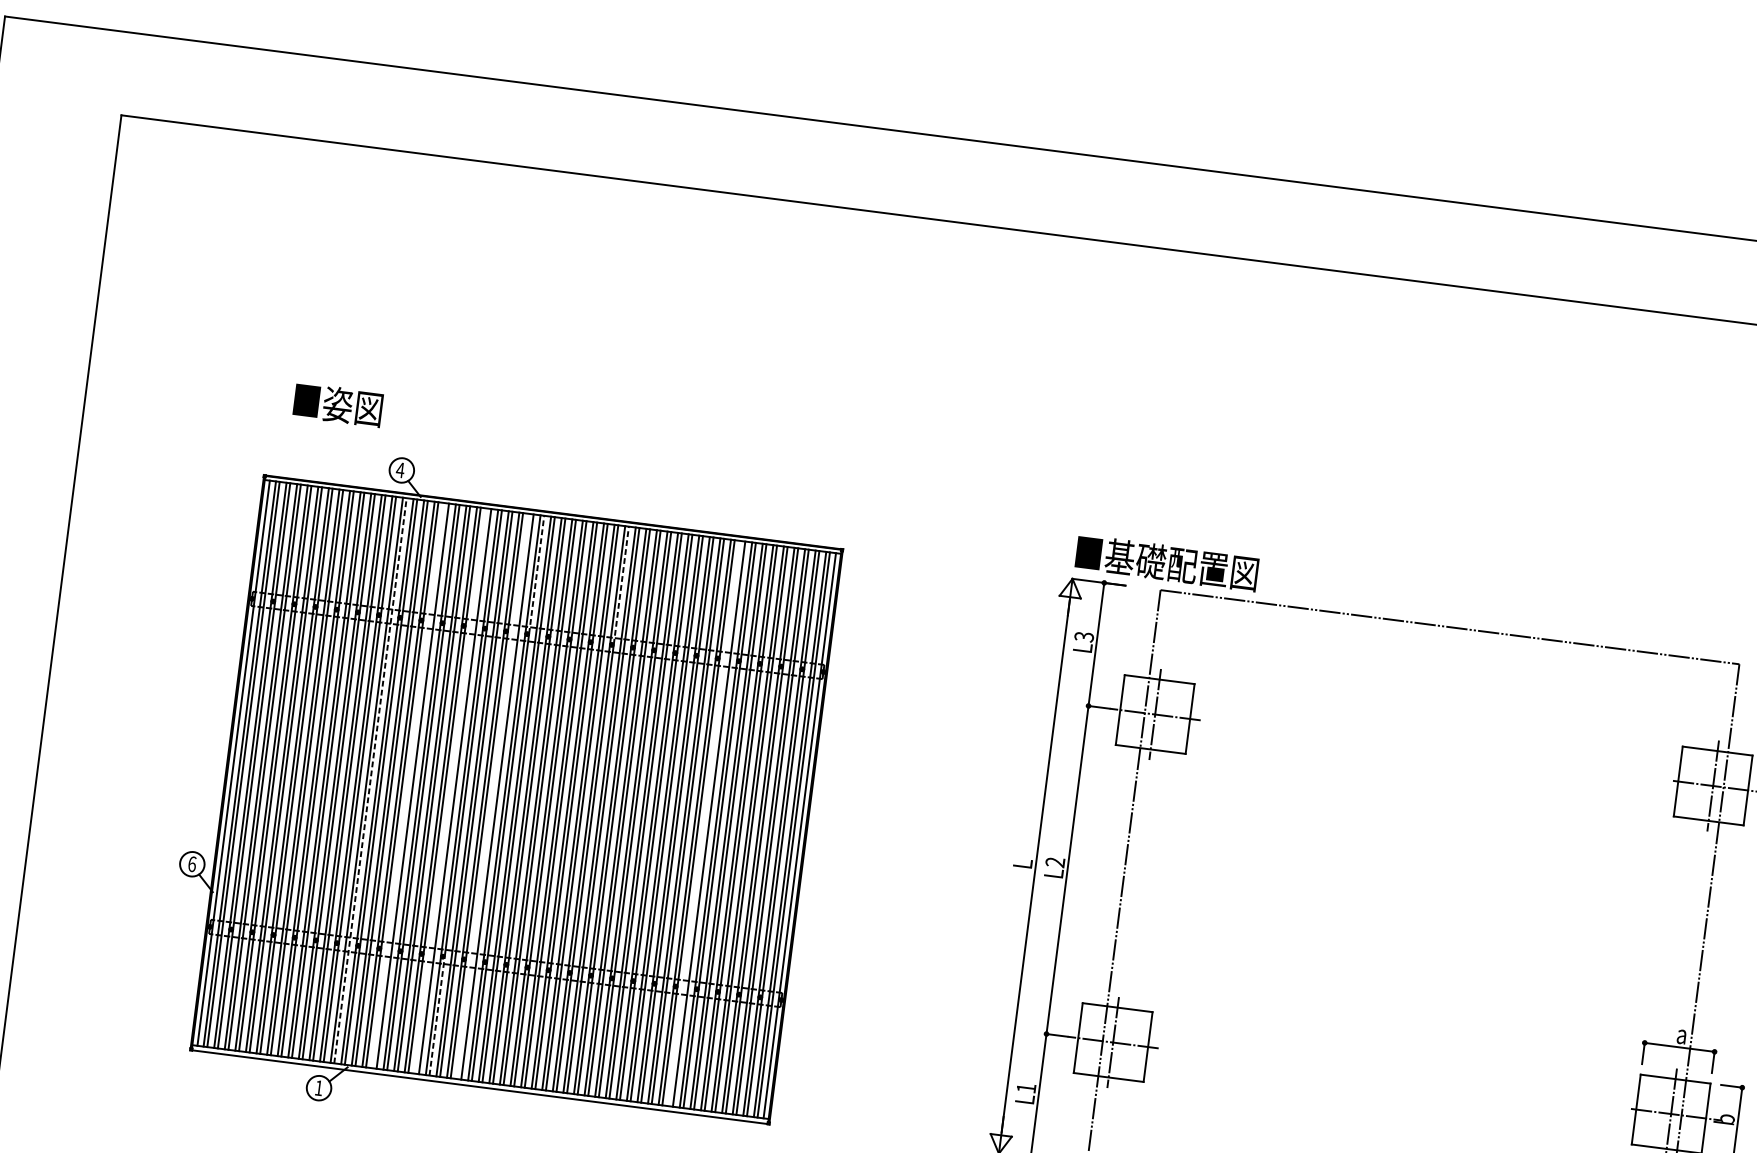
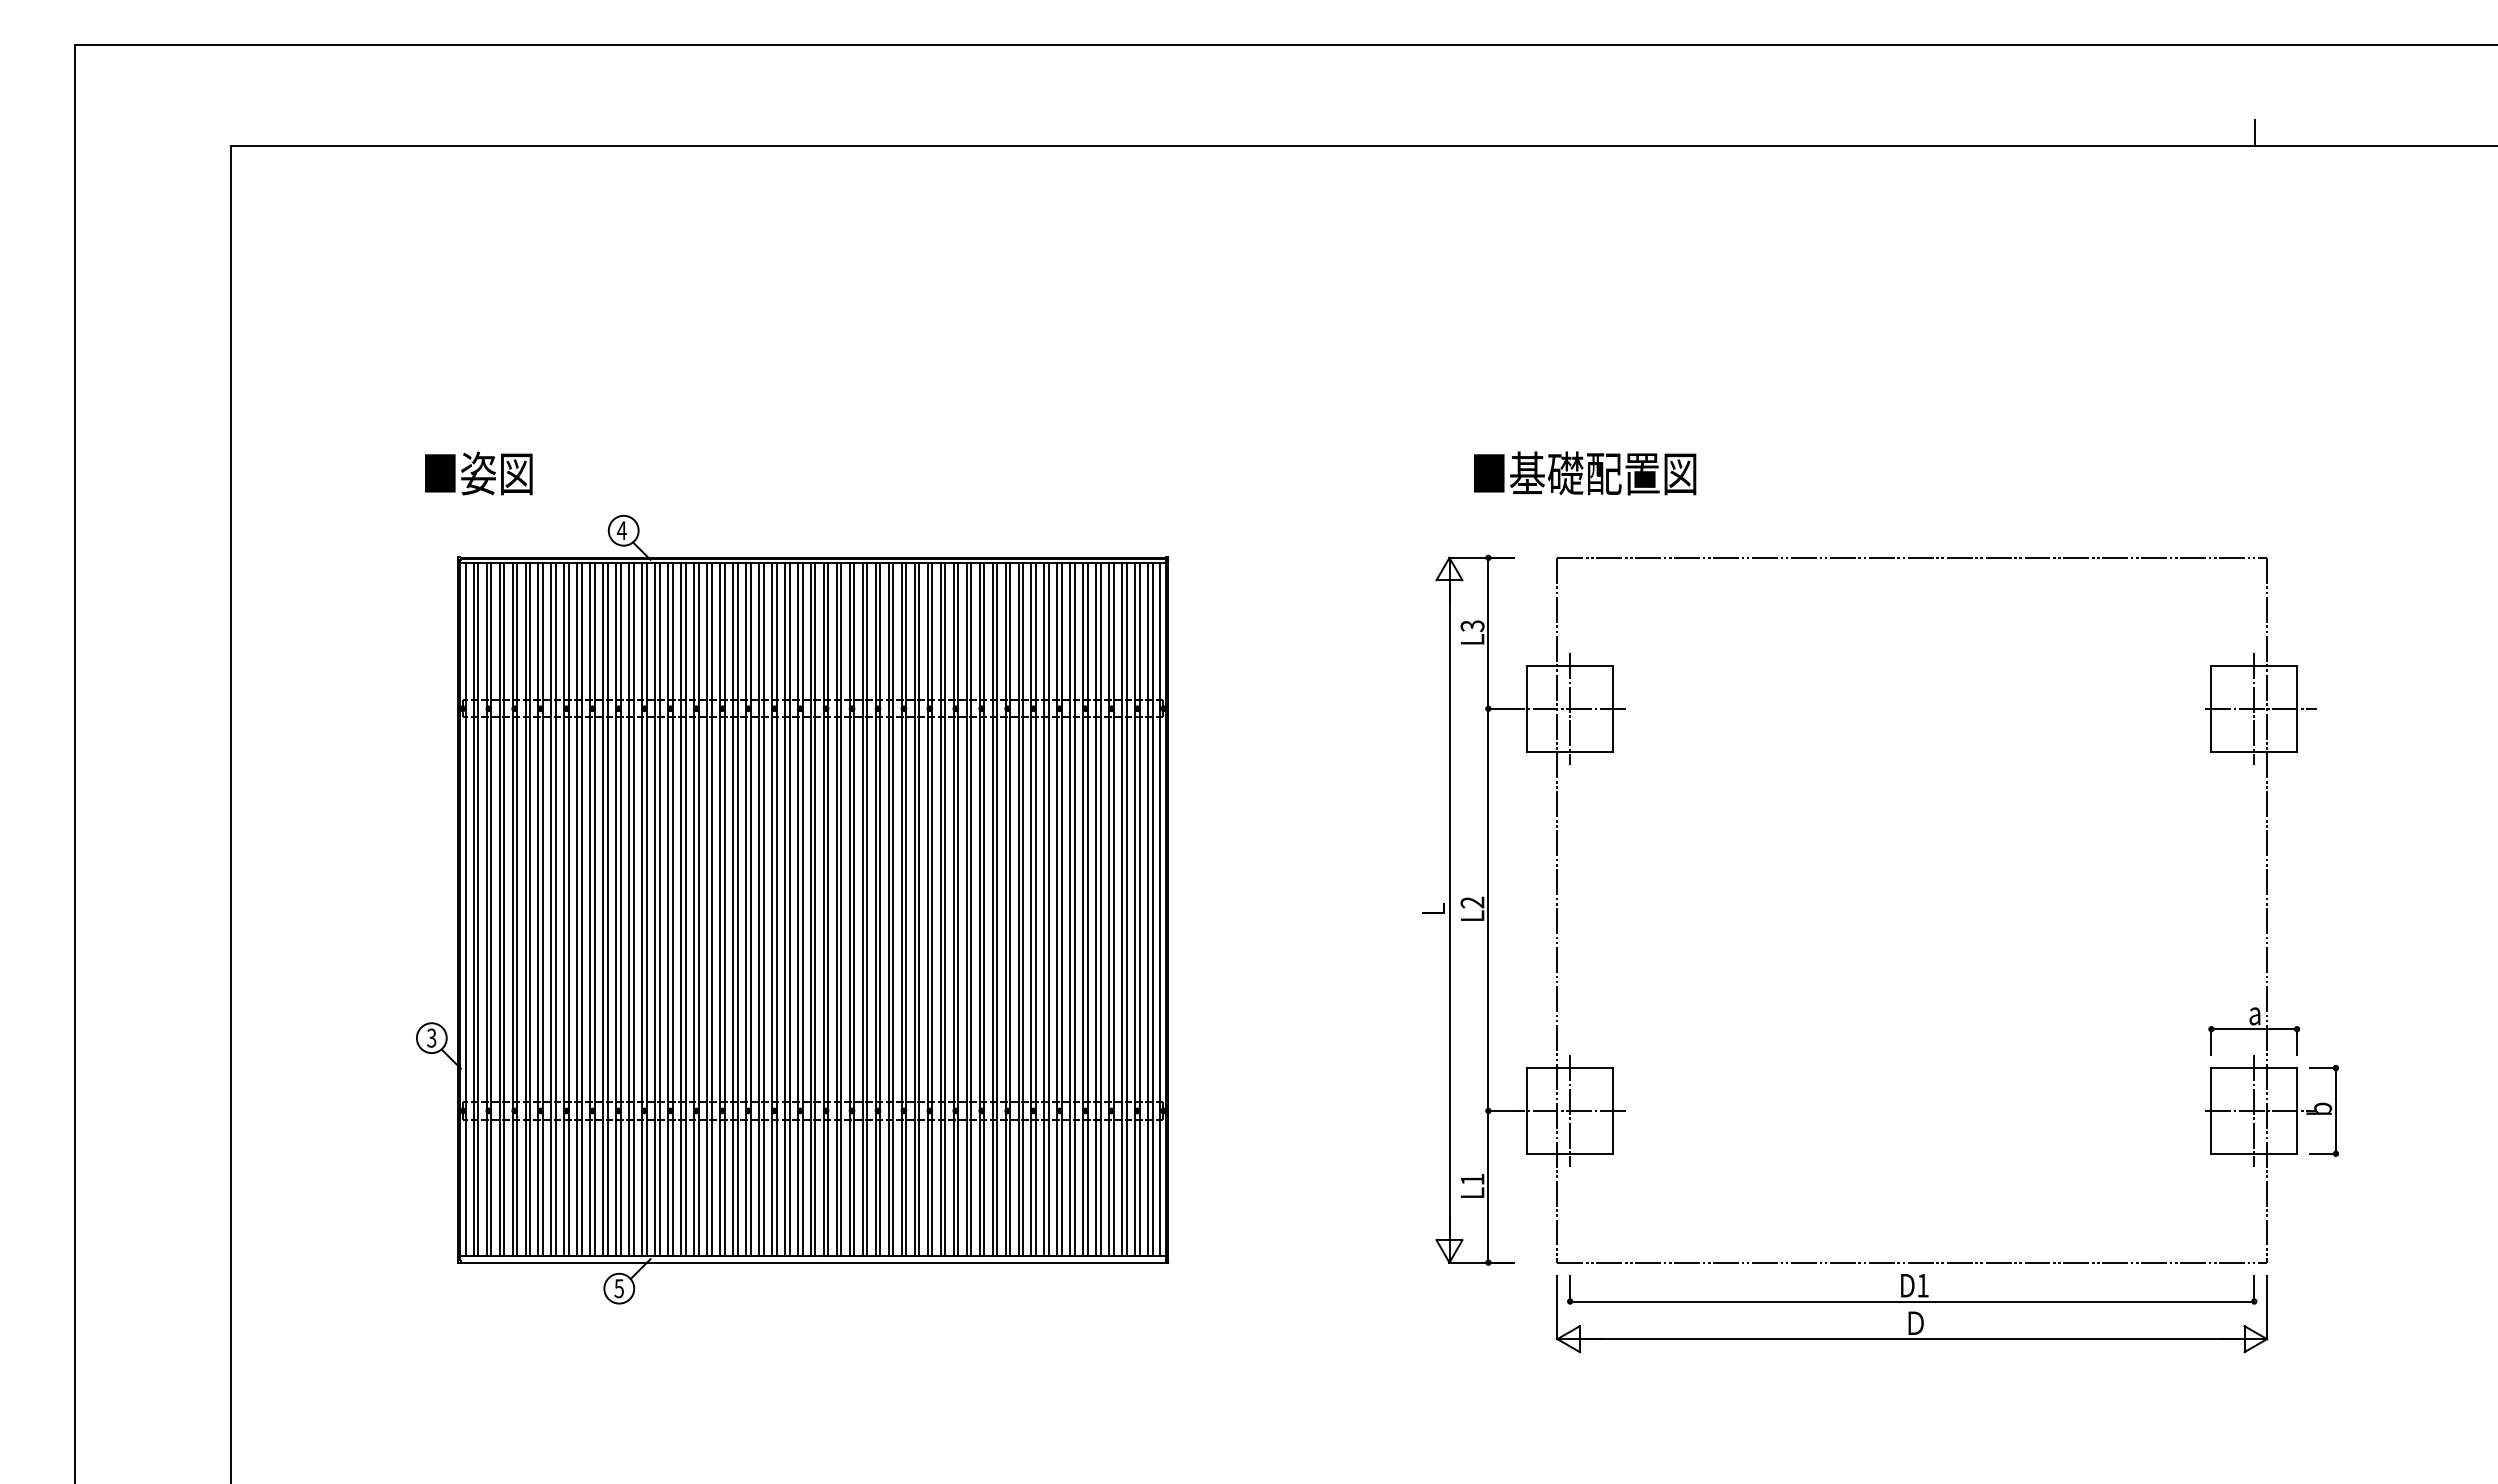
text: (337, 404) -> (478, 473), moved
text: (1167, 563) -> (1585, 473), moved
line: (536, 574) -> (802, 635), dashed -> solid
line: (621, 585) -> (906, 635), dashed -> solid
line: (370, 780) -> (633, 909), dashed -> solid
line: (409, 785) -> (681, 909), added
line: (451, 790) -> (733, 909), added
line: (493, 796) -> (784, 909), added
line: (705, 823) -> (1044, 909), added
text: (192, 863) -> (431, 1037), 6 -> 3
line: (437, 1016) -> (750, 1183), dashed -> solid
text: (318, 1087) -> (618, 1288), 1 -> 5

